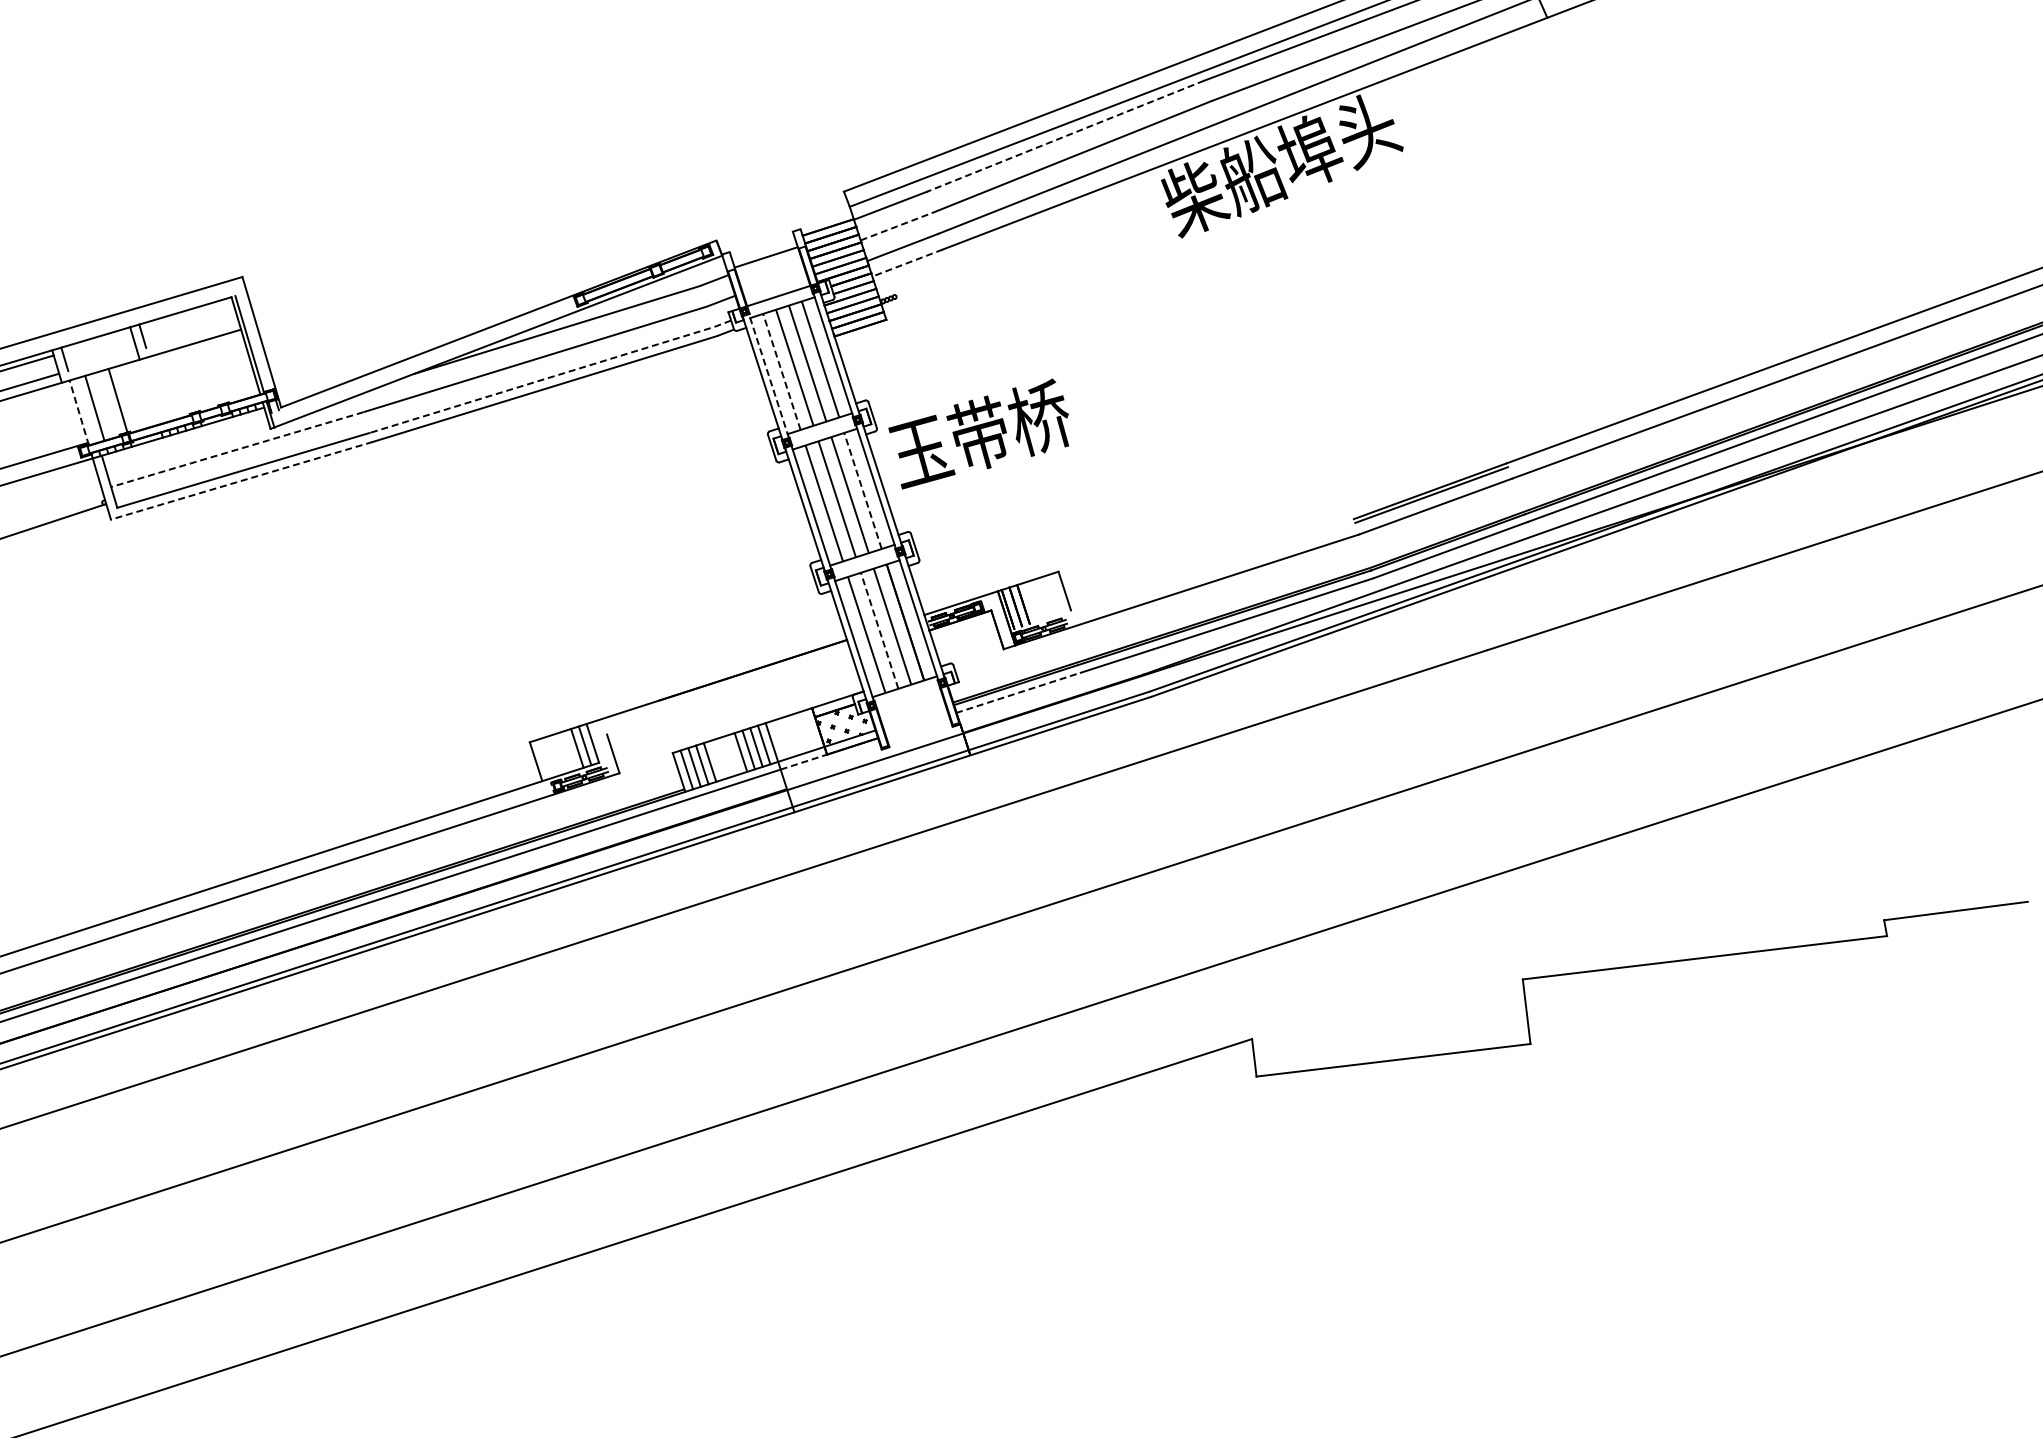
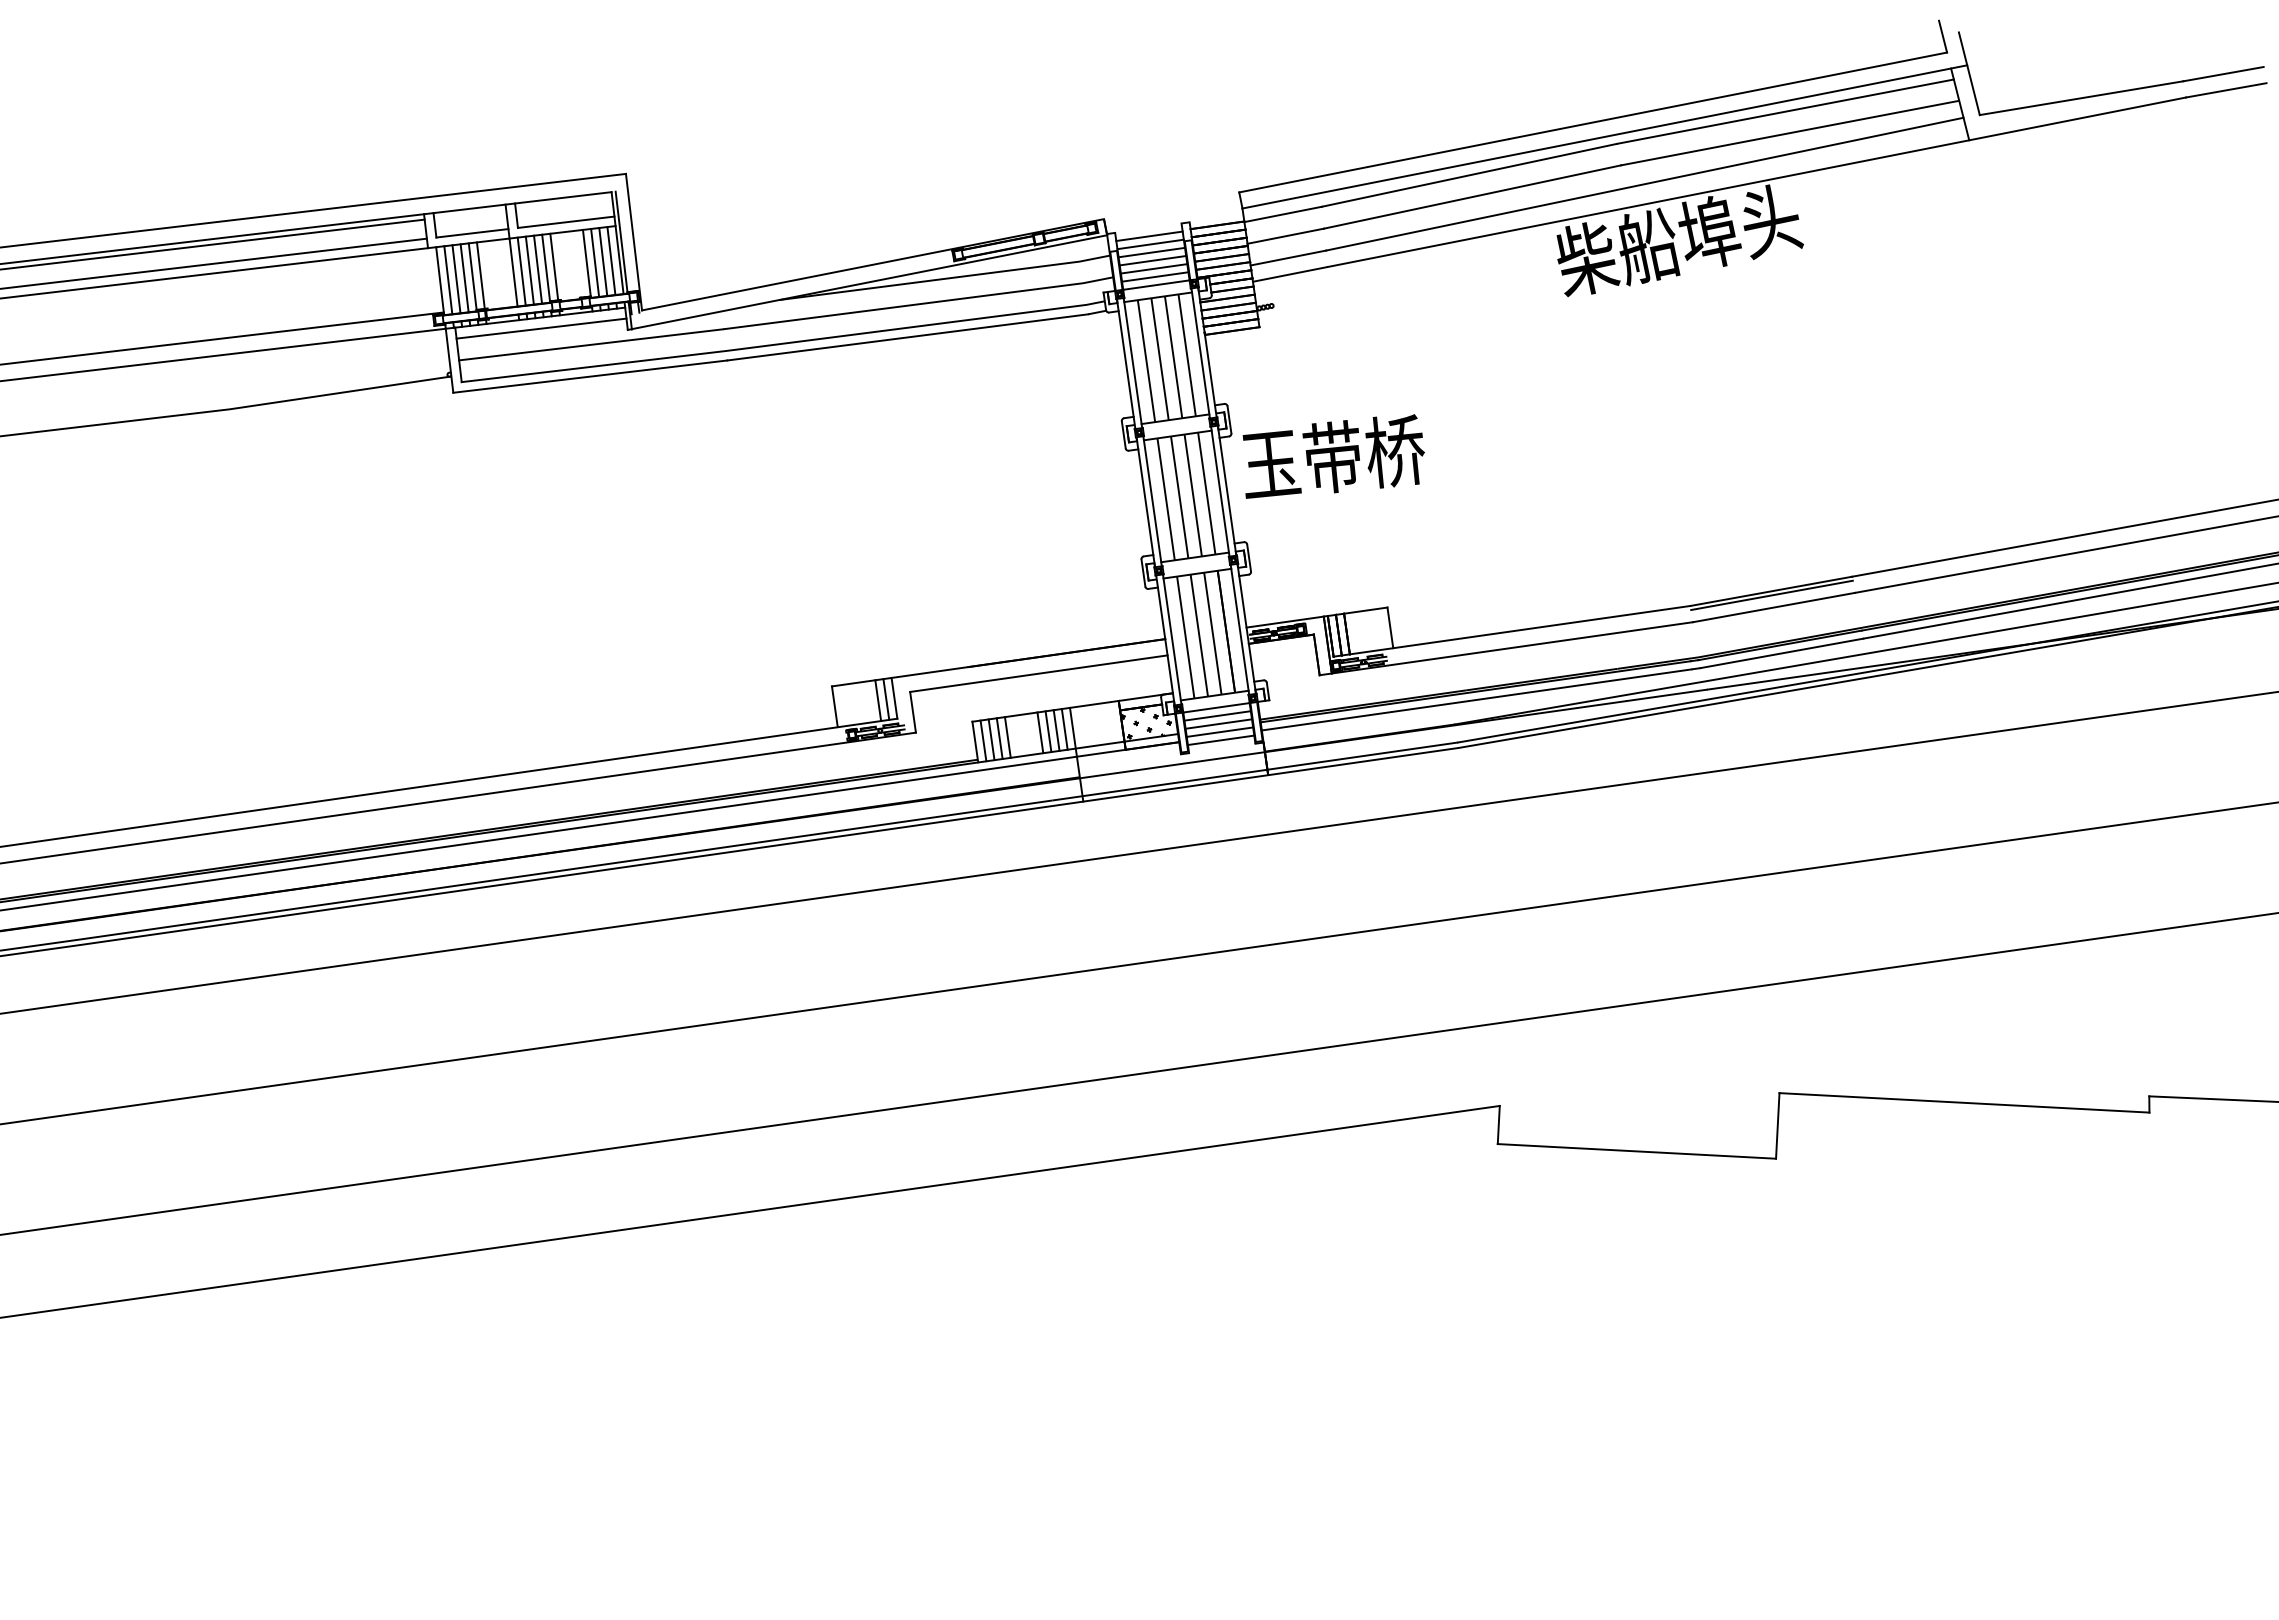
line: (1065, 136) -> (1469, 175), dashed -> solid
line: (897, 226) -> (1286, 236), dashed -> solid
line: (763, 249) -> (1149, 236), added
line: (906, 263) -> (1289, 274), dashed -> solid
line: (768, 265) -> (1151, 252), added
line: (770, 272) -> (1152, 260), added
line: (773, 280) -> (1153, 268), added
line: (776, 287) -> (1155, 276), added
line: (191, 333) -> (565, 221), added
line: (102, 360) -> (472, 233), added
line: (243, 364) -> (611, 261), added
line: (235, 366) -> (603, 261), added
line: (227, 368) -> (595, 262), added
line: (219, 371) -> (586, 263), added
line: (781, 372) -> (1146, 361), dashed -> solid
line: (551, 376) -> (916, 326), dashed -> solid
line: (768, 376) -> (1132, 363), dashed -> solid
line: (188, 379) -> (554, 266), added
line: (180, 382) -> (546, 268), added
line: (173, 384) -> (538, 269), added
line: (164, 387) -> (529, 270), added
line: (156, 389) -> (521, 271), added
line: (149, 392) -> (513, 272), added
line: (110, 403) -> (472, 277), added
line: (102, 406) -> (464, 278), added
line: (87, 410) -> (448, 280), added
line: (79, 412) -> (440, 280), dashed -> solid
line: (186, 442) -> (541, 328), added
line: (237, 449) -> (591, 344), dashed -> solid
line: (242, 480) -> (590, 376), dashed -> solid
line: (862, 490) -> (1206, 493), dashed -> solid
line: (1183, 573) -> (1511, 630), added
line: (879, 630) -> (1199, 635), dashed -> solid
line: (1019, 693) -> (1327, 721), dashed -> solid
line: (729, 694) -> (1038, 673), added
line: (907, 698) -> (1215, 707), added
line: (910, 705) -> (1217, 715), added
line: (913, 713) -> (1218, 723), added
line: (915, 720) -> (1219, 731), added
line: (918, 729) -> (1220, 740), added
line: (804, 762) -> (1101, 753), dashed -> solid

